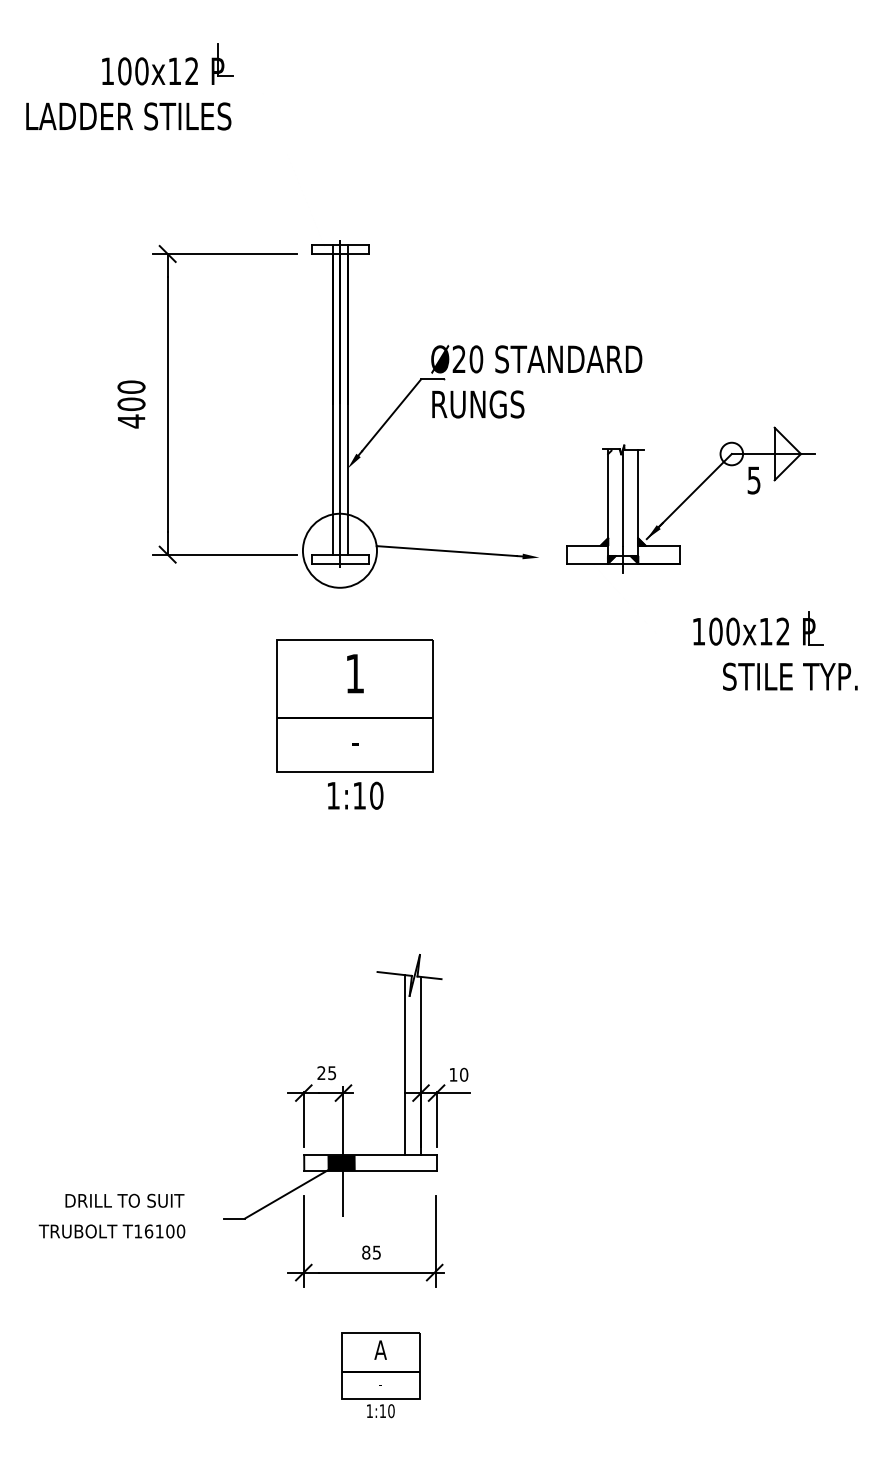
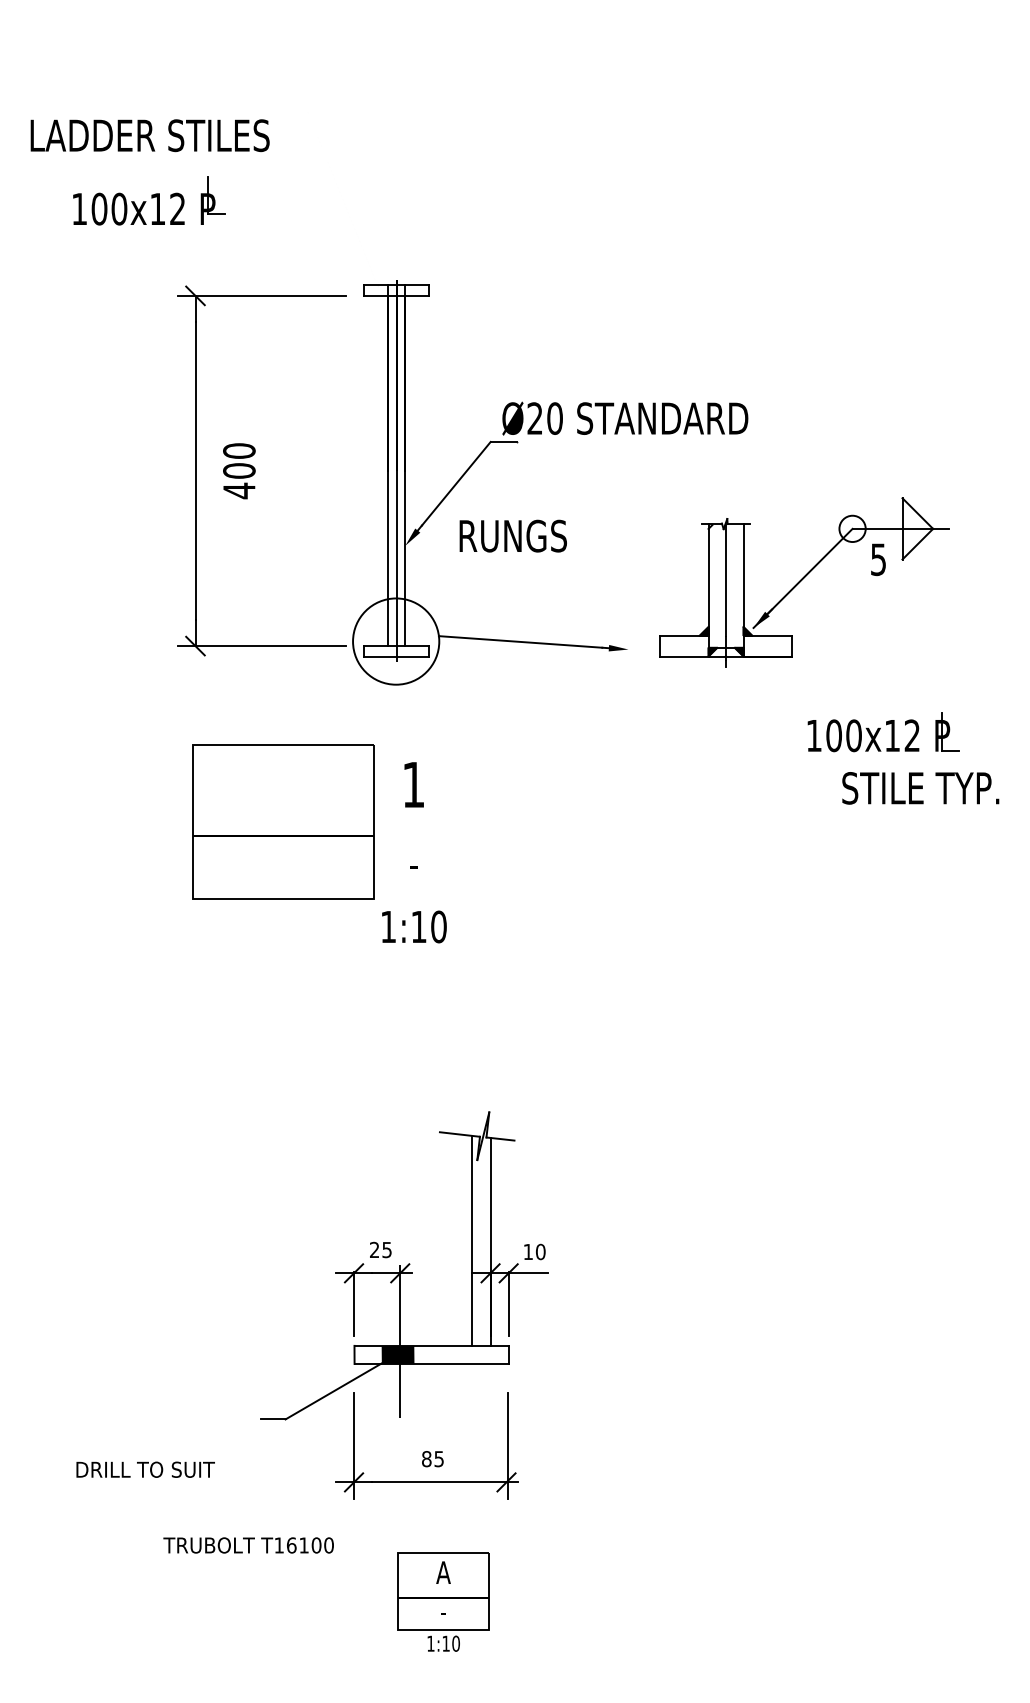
part: (167, 63) -> (149, 200), moved
text: (477, 403) -> (512, 535), moved
text: (131, 404) -> (239, 471), moved
part: (354, 705) -> (283, 821), moved
text: (124, 1200) -> (145, 1469), moved
text: (111, 1231) -> (248, 1545), moved

